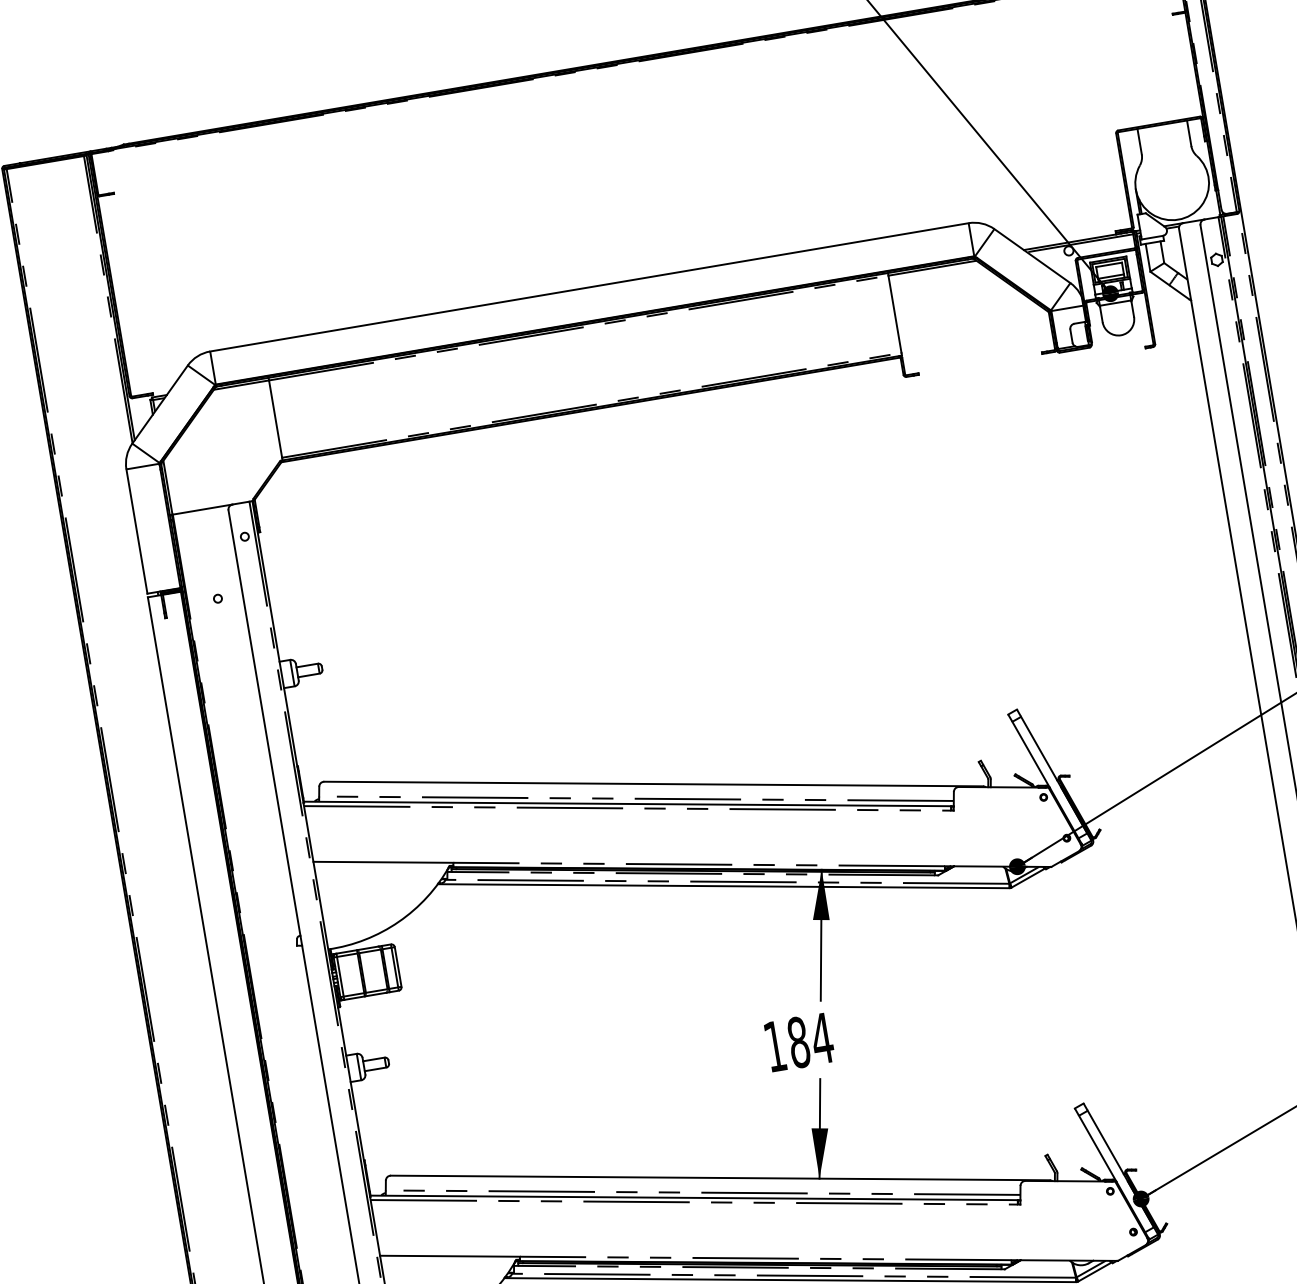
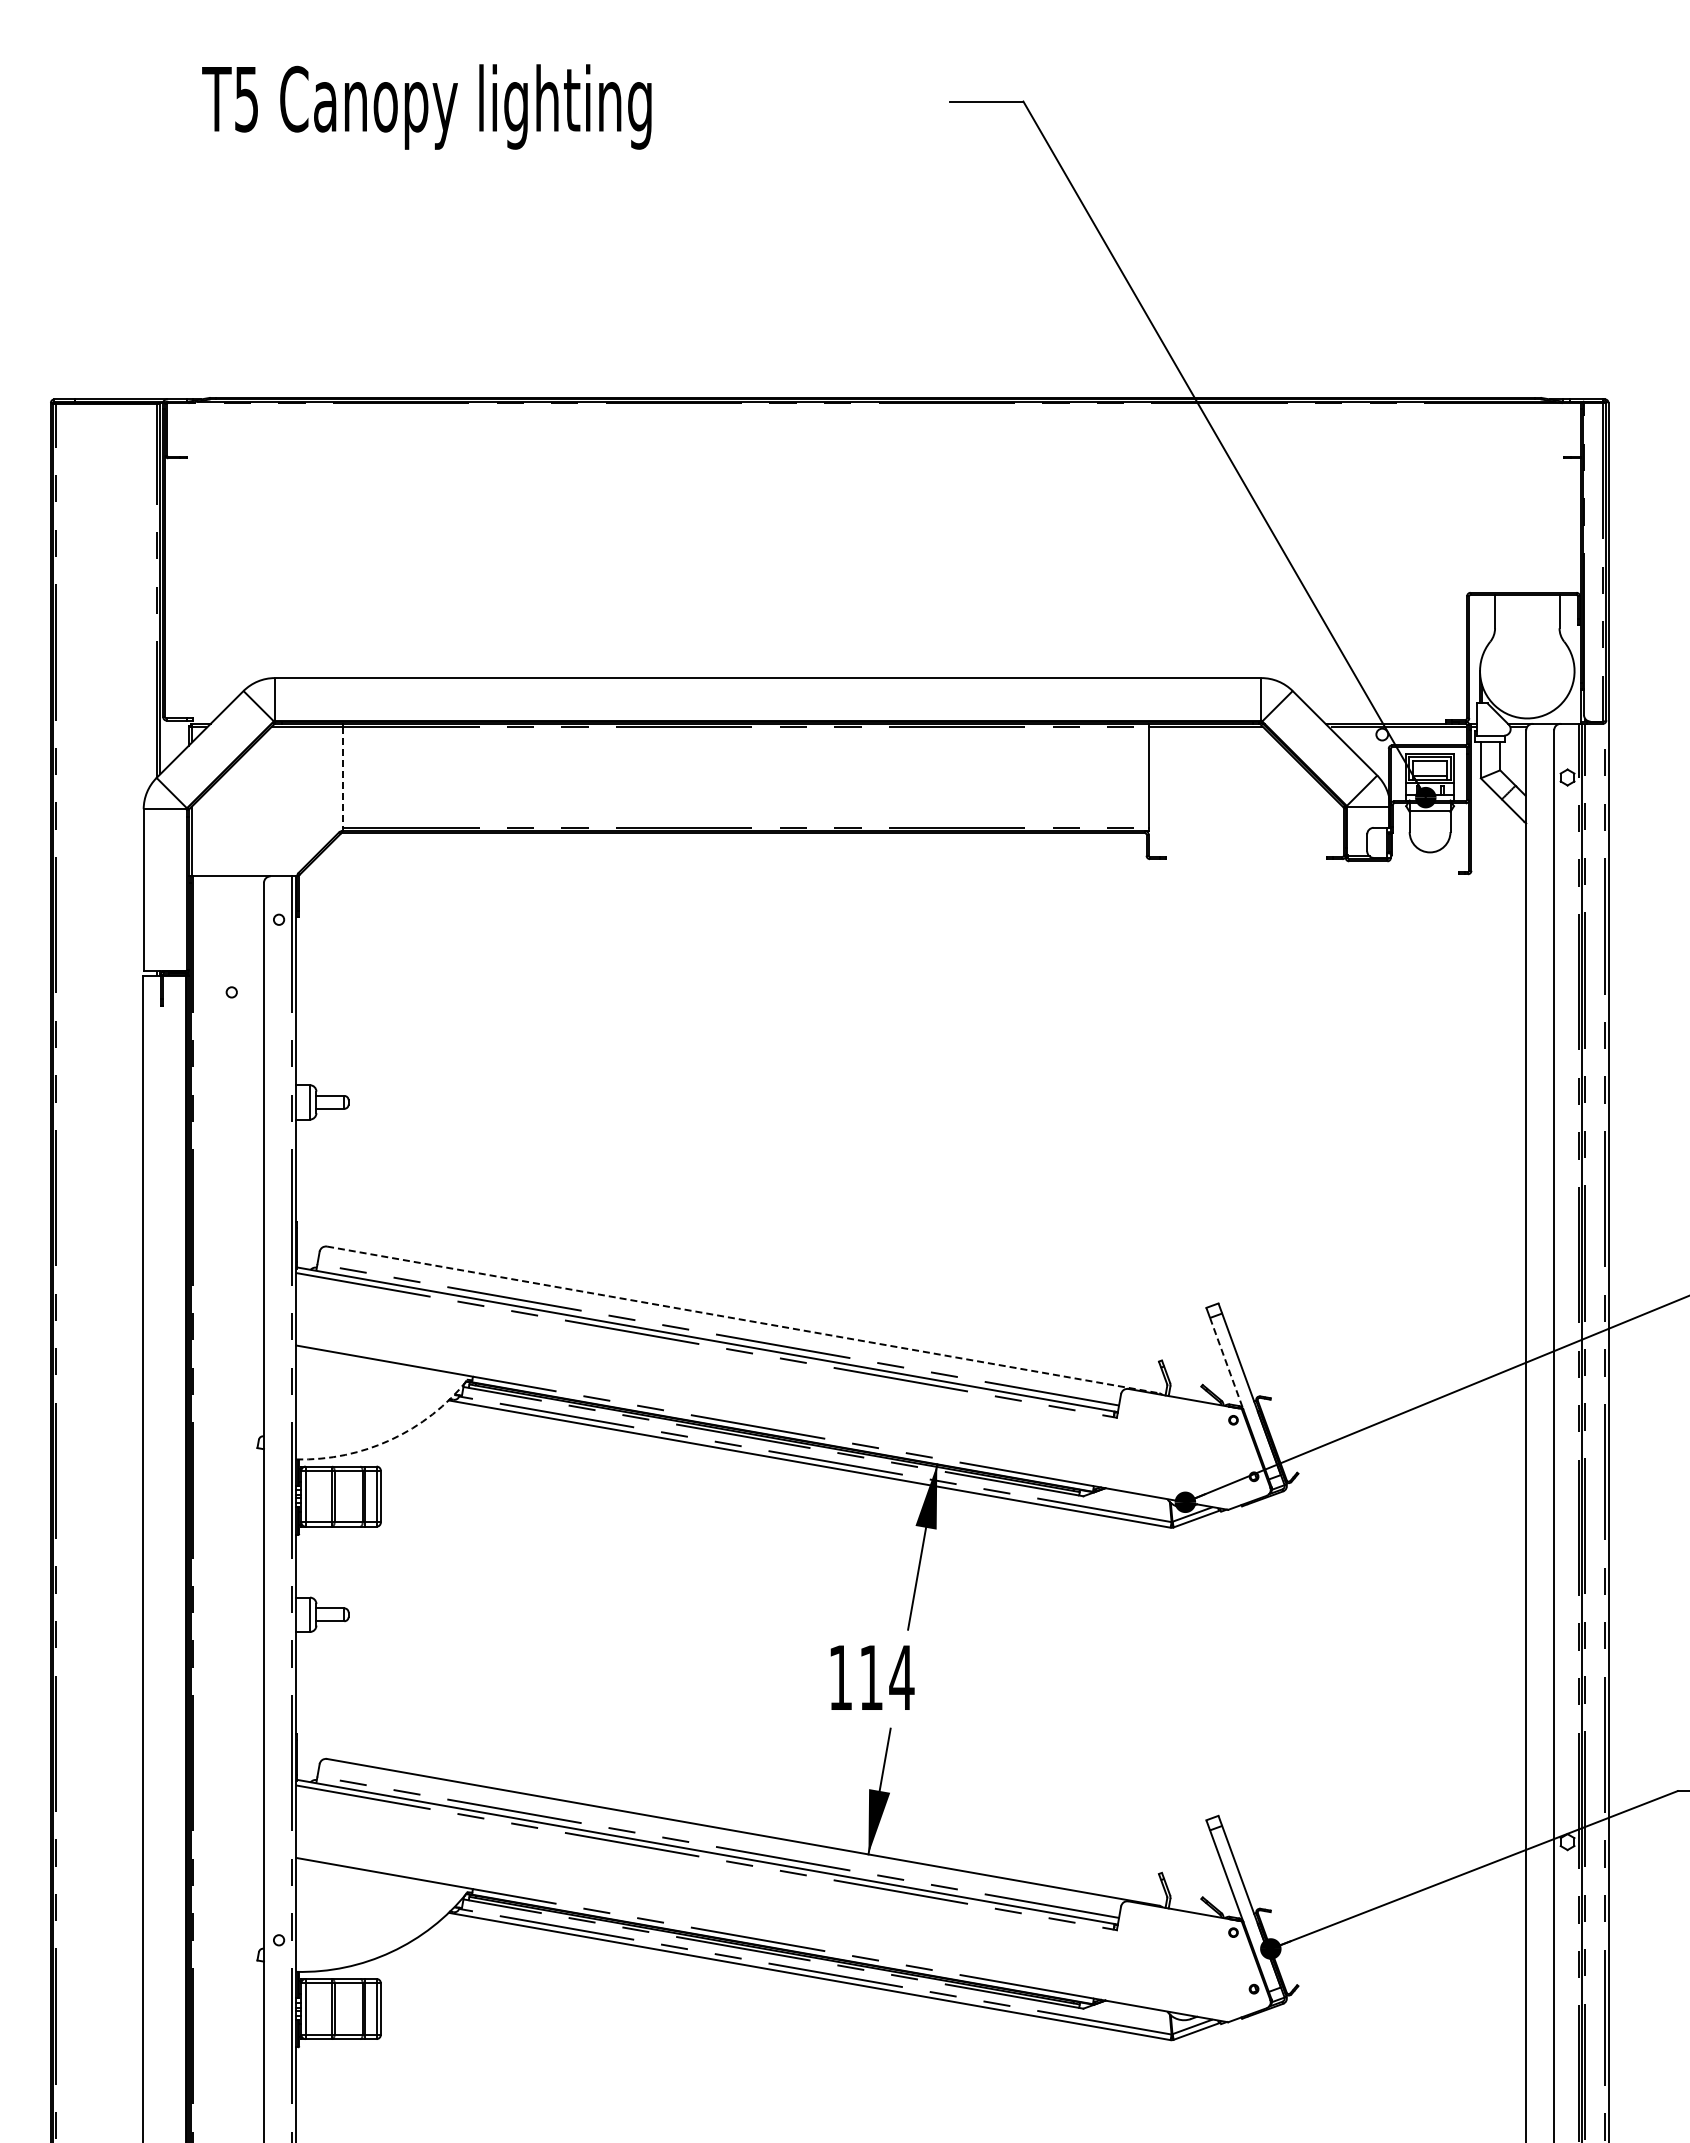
line: (276, 419) -> (343, 778), solid -> dashed
line: (1030, 754) -> (1226, 1363), solid -> dashed
line: (654, 784) -> (743, 1320), solid -> dashed
arc: (398, 921) -> (391, 1439), solid -> dashed
text: (798, 1042) -> (871, 1677), 184 -> 114

